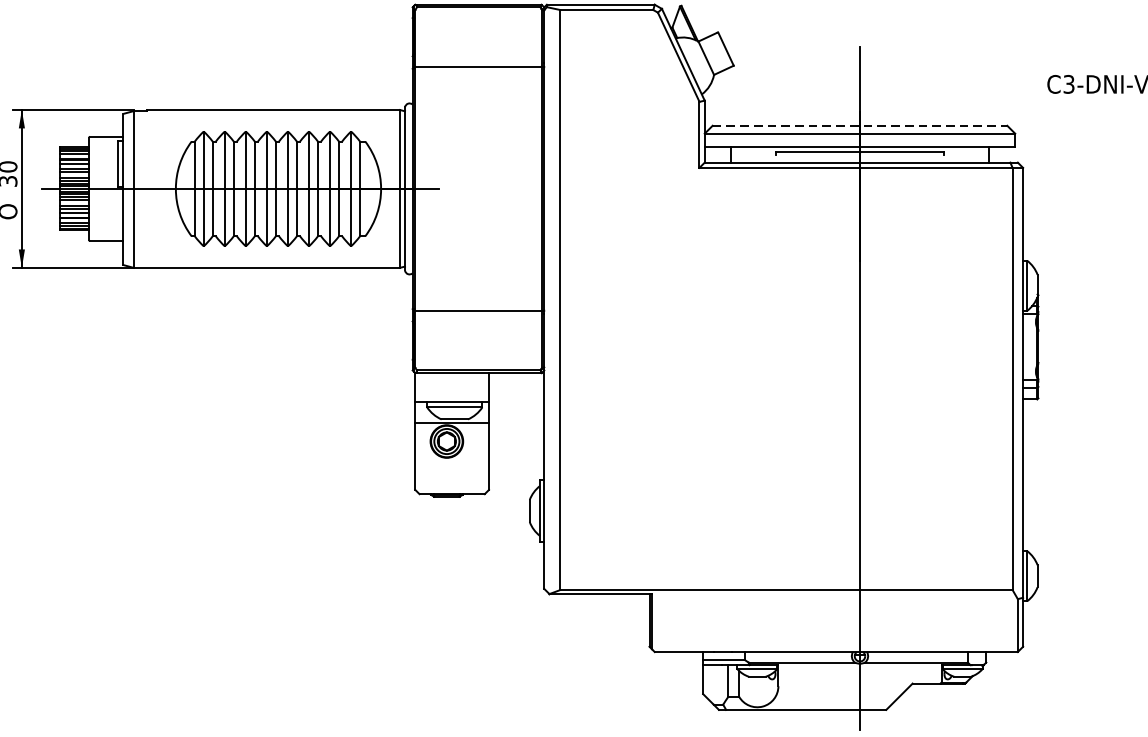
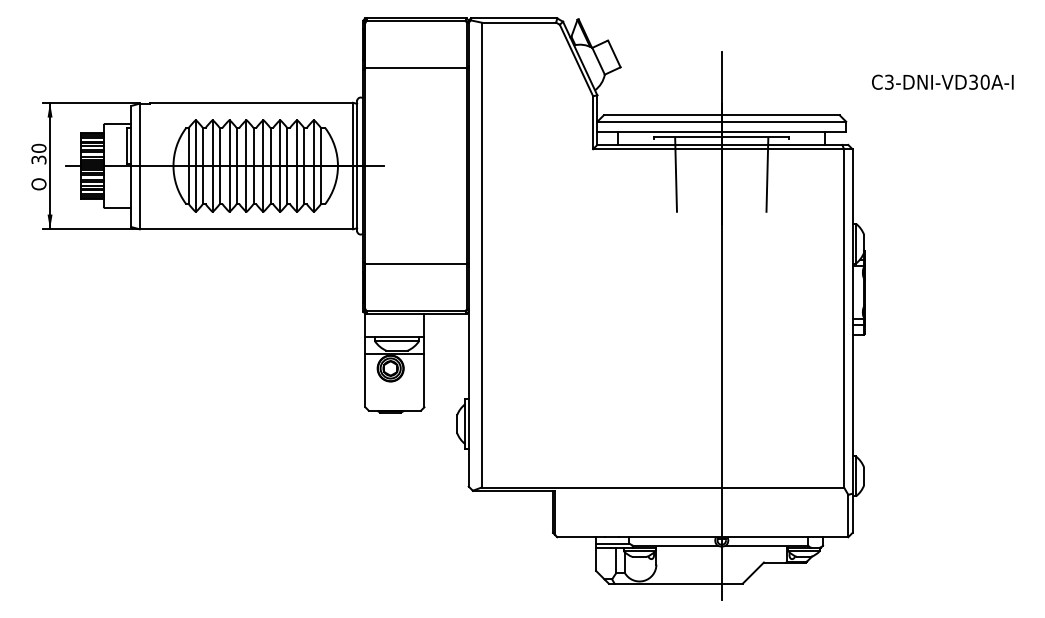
line: (860, 125) -> (722, 115), dashed -> solid
line: (802, 199) -> (675, 174), added
line: (917, 199) -> (767, 174), added

